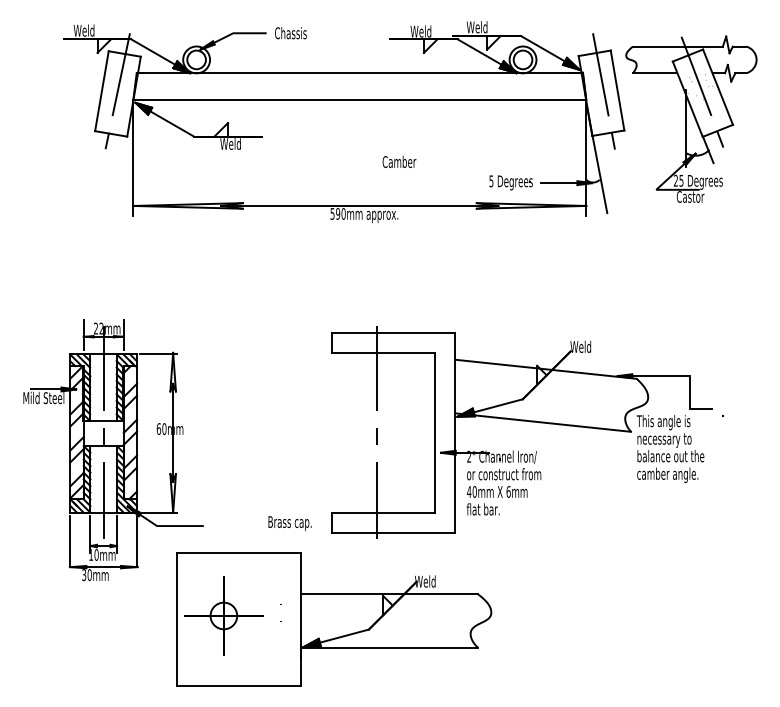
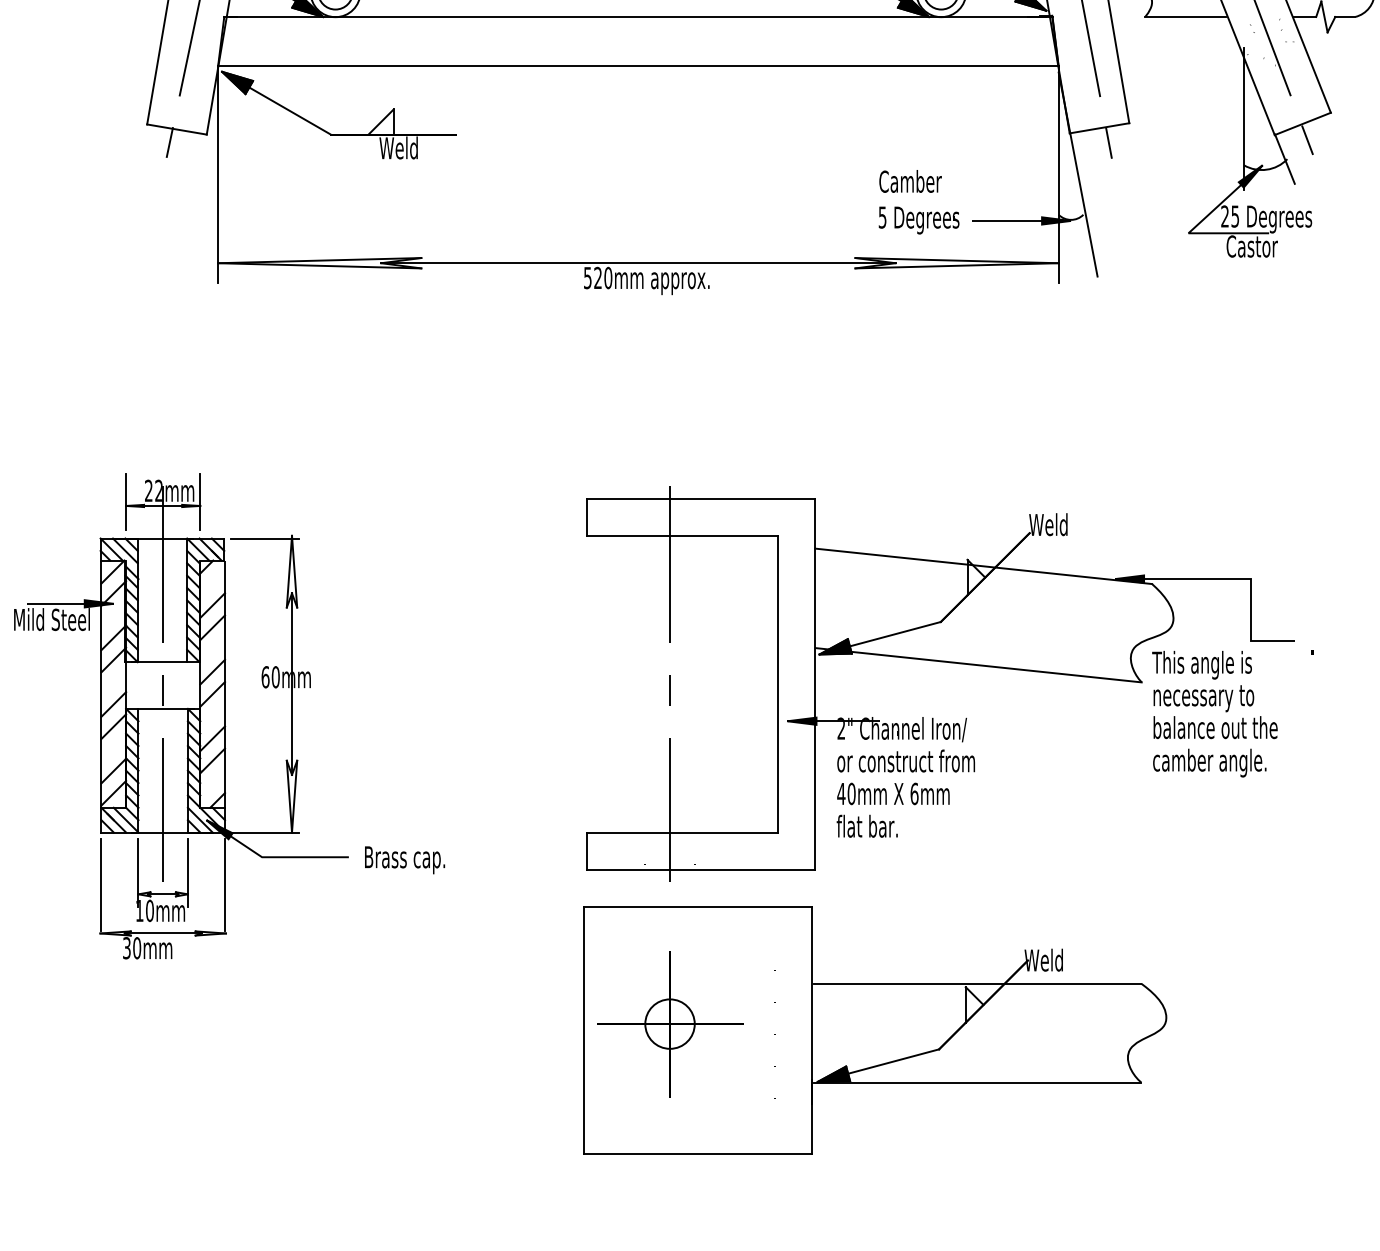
text: (399, 161) -> (910, 180), moved
text: (338, 213) -> (598, 277), 590mm -> 520mm
text: (289, 523) -> (403, 859), moved
part: (334, 619) -> (875, 1030), moved

